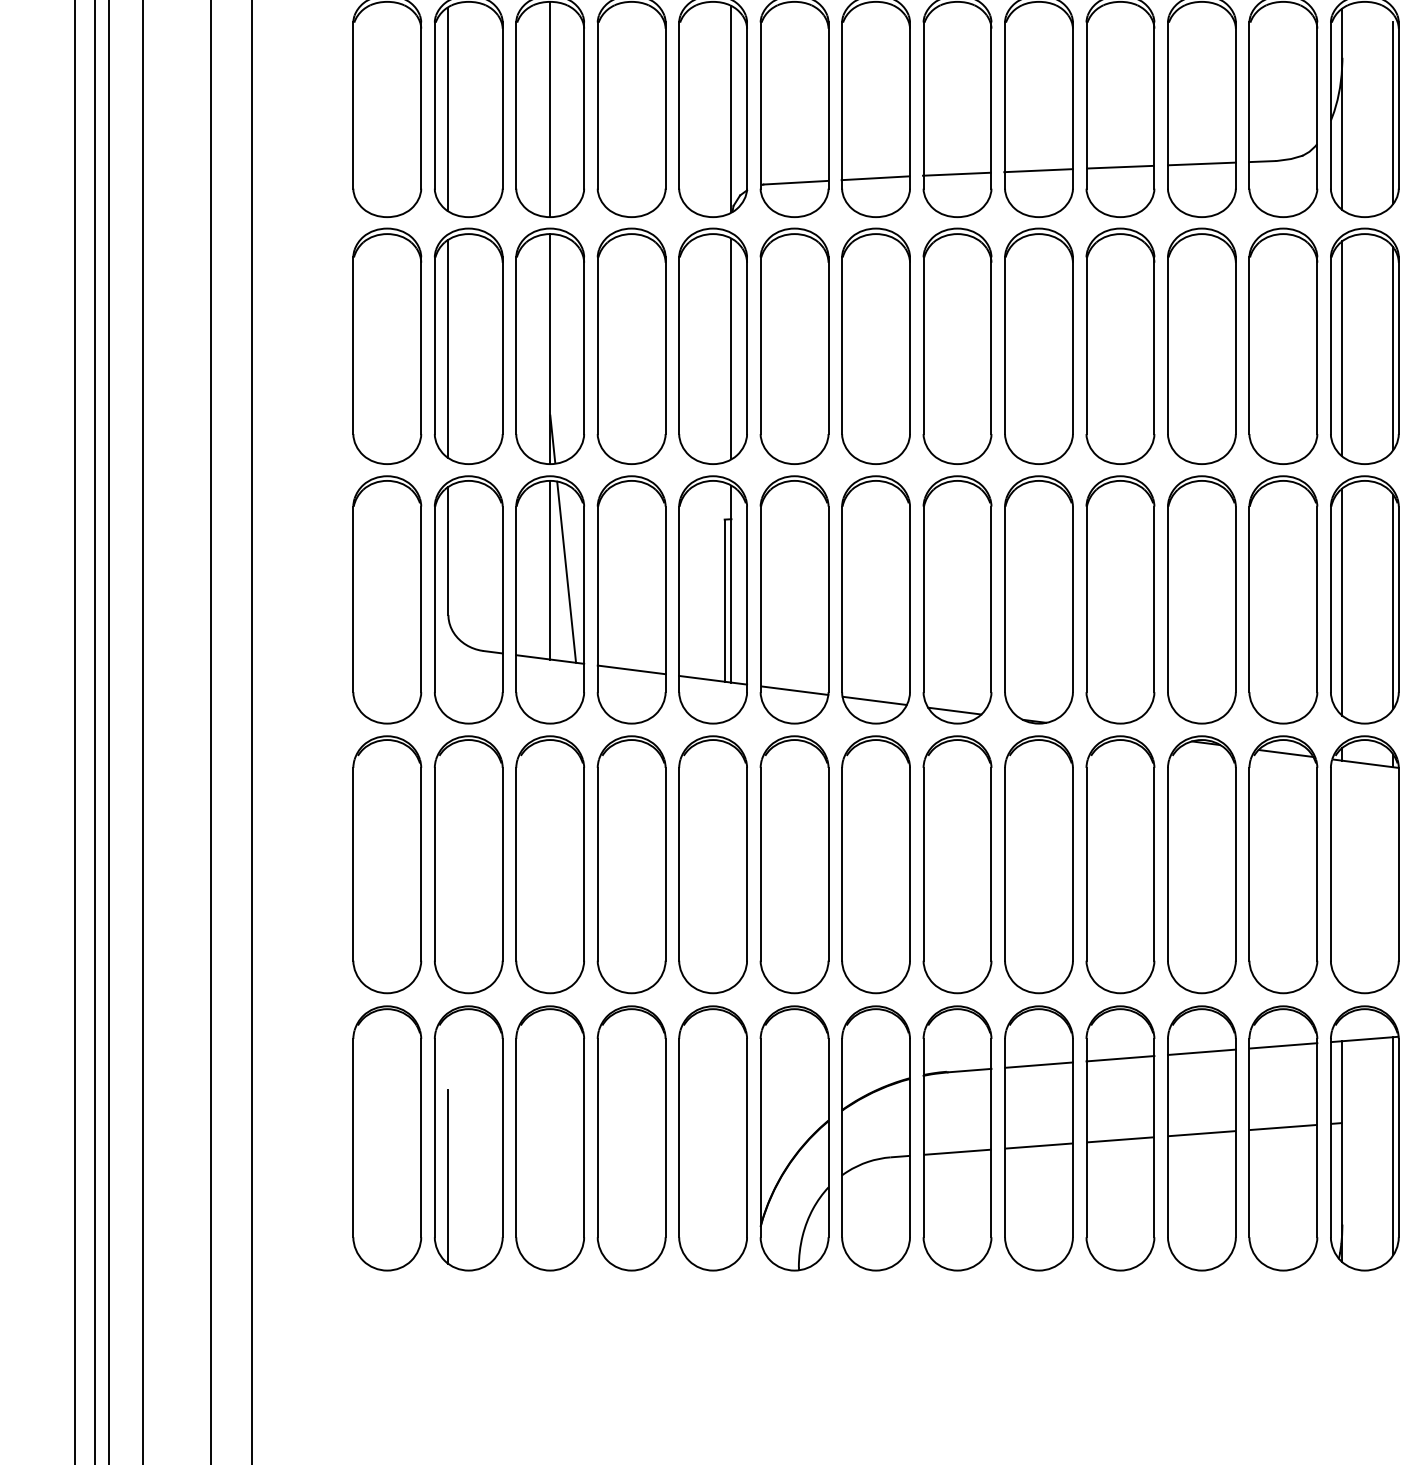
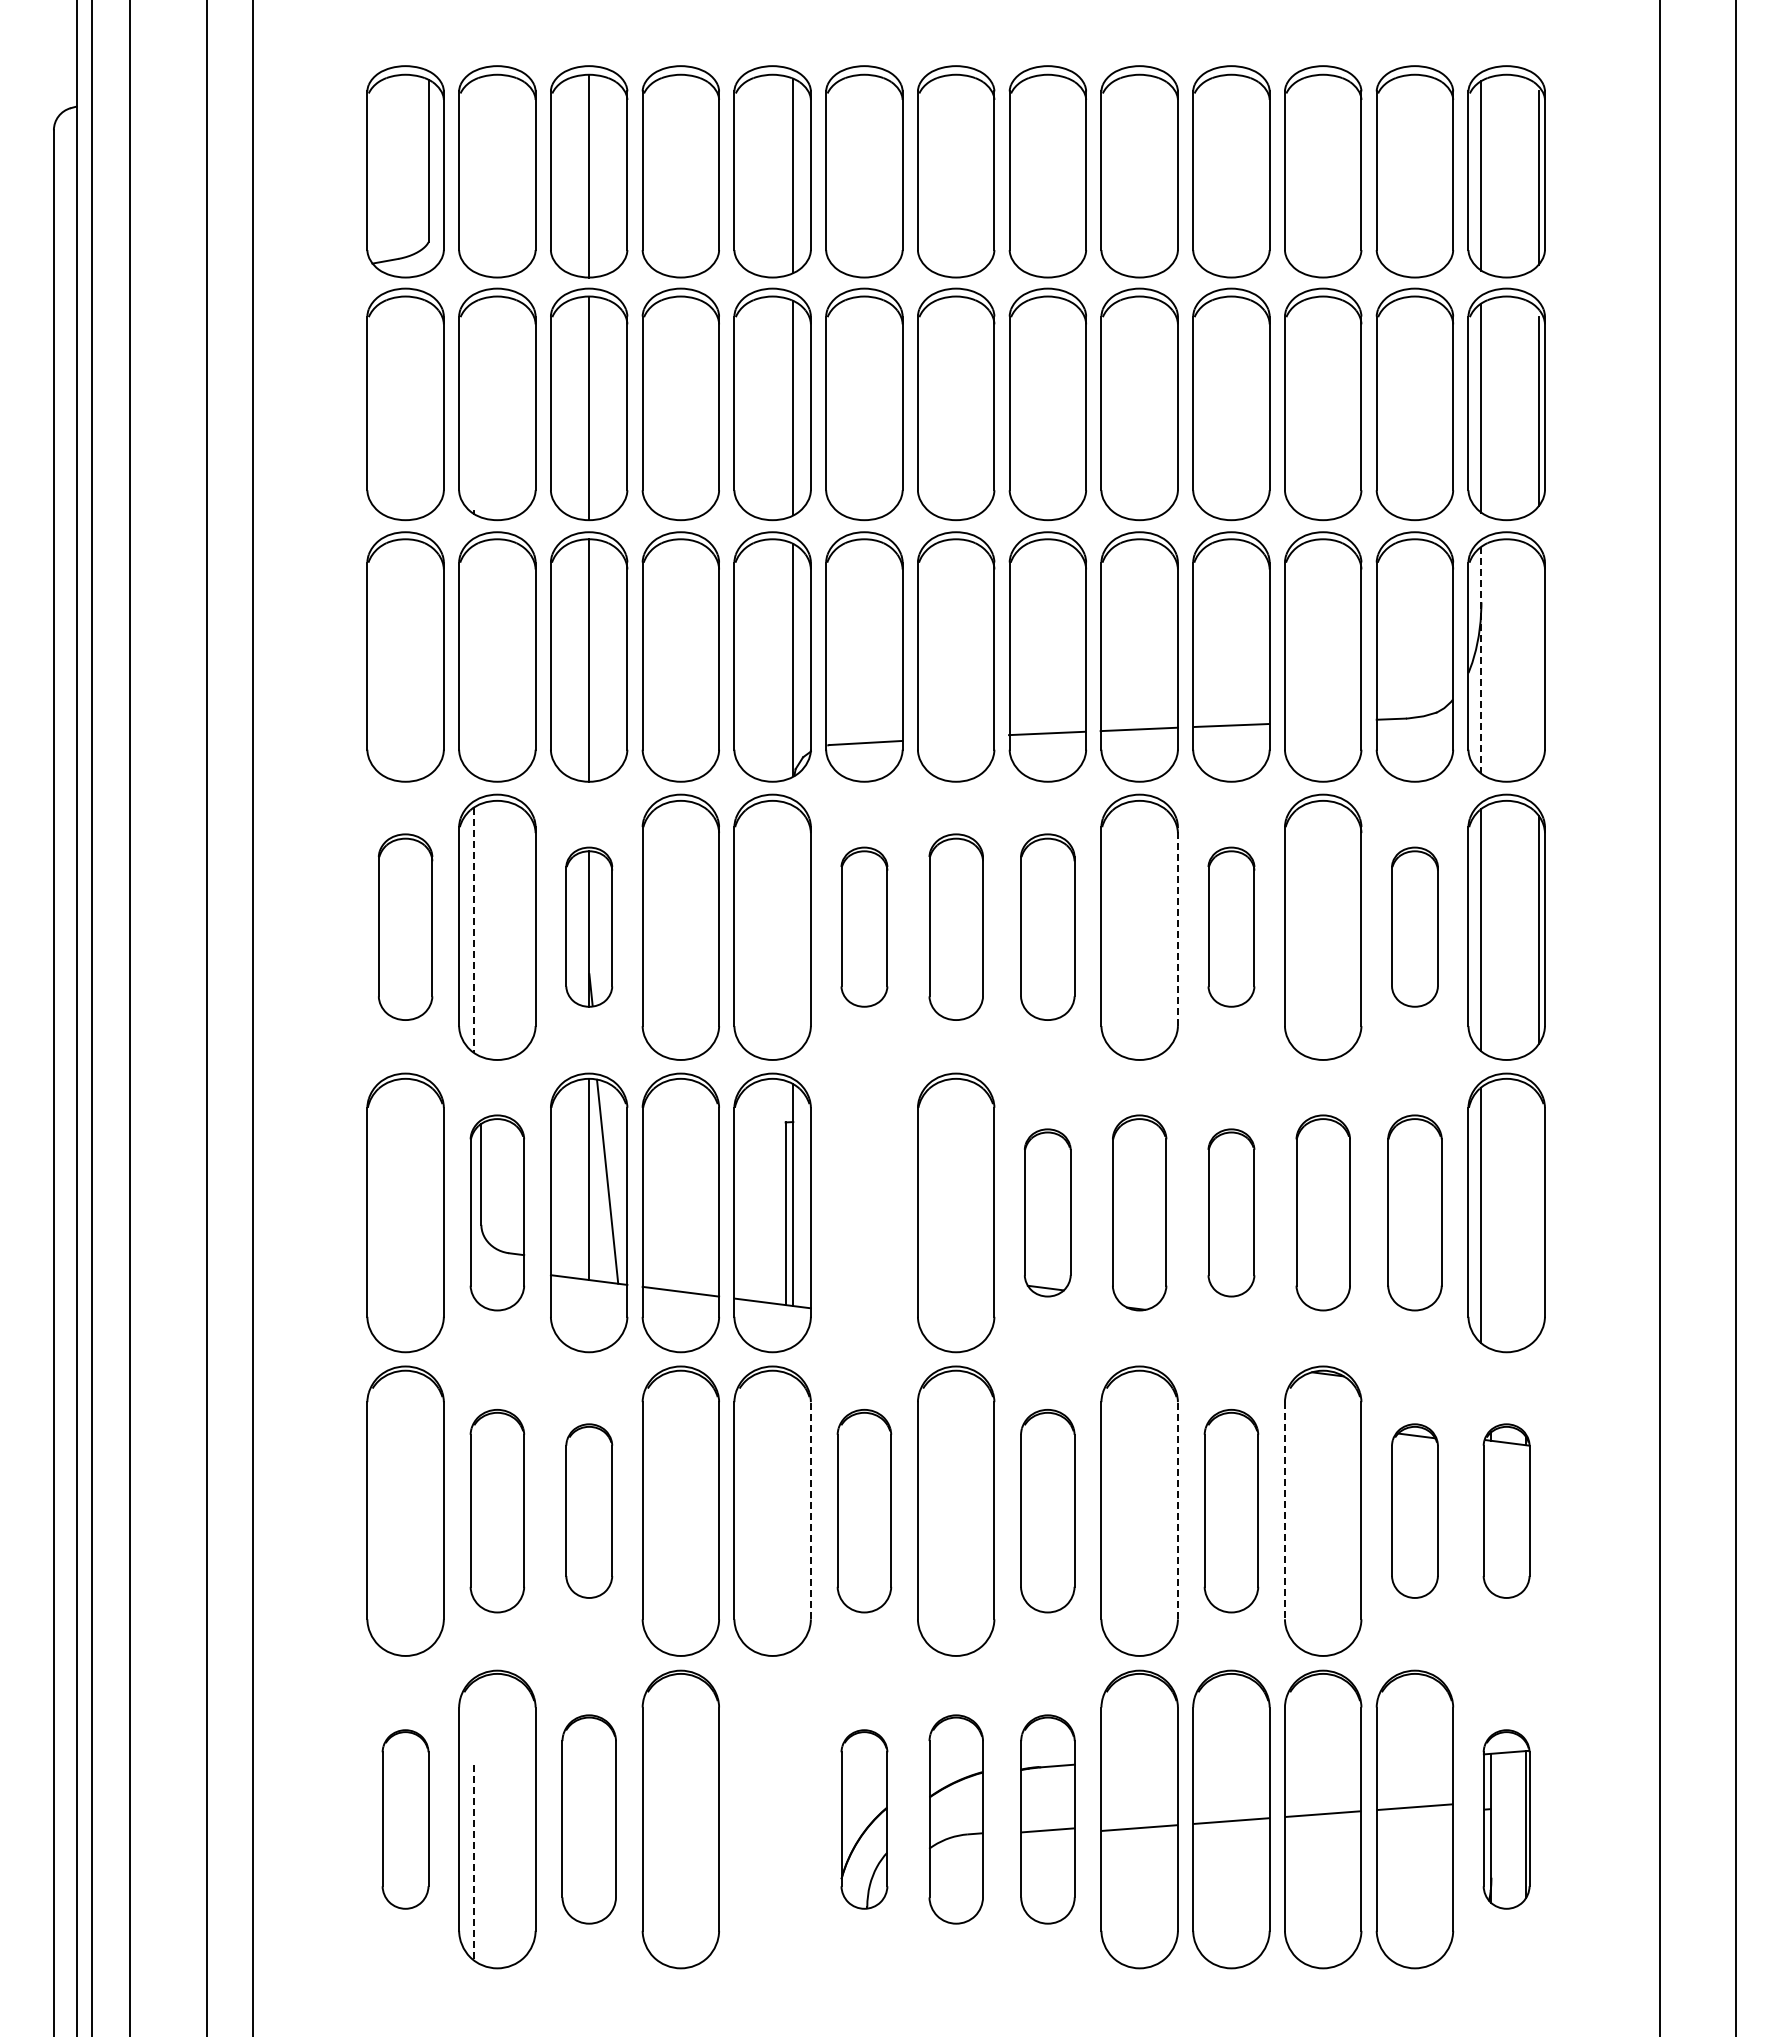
line: (448, 109) -> (474, 660), removed
line: (1342, 109) -> (1481, 660), solid -> dashed
line: (1393, 113) -> (1538, 664), removed
line: (1201, 163) -> (1322, 721), removed
line: (875, 177) -> (955, 737), removed
part: (387, 345) -> (405, 926), size x0.7
part: (550, 345) -> (589, 926), size x0.6
part: (794, 345) -> (864, 926), size x0.6
part: (876, 345) -> (956, 926), size x0.7
part: (957, 345) -> (1047, 926), size x0.7
line: (1072, 345) -> (1177, 926), solid -> dashed
part: (1120, 345) -> (1231, 926), size x0.6
part: (1282, 345) -> (1414, 926), size x0.6
line: (448, 349) -> (474, 930), solid -> dashed
line: (731, 349) -> (793, 930), removed
part: (468, 599) -> (497, 1212), size x0.7
part: (794, 599) -> (864, 1212), removed
part: (957, 599) -> (1047, 1212), size x0.6
part: (1038, 599) -> (1139, 1212), size x0.7
part: (1120, 599) -> (1231, 1212), size x0.6
part: (1202, 599) -> (1323, 1212), size x0.7
part: (1282, 599) -> (1414, 1212), size x0.7
line: (1393, 601) -> (1538, 1214), removed
line: (874, 700) -> (954, 1326), removed
part: (468, 864) -> (497, 1510), size x0.7
part: (550, 864) -> (589, 1510), size x0.6
line: (746, 864) -> (810, 1510), solid -> dashed
part: (794, 864) -> (864, 1510), size x0.7
part: (957, 864) -> (1047, 1510), size x0.7
line: (1072, 864) -> (1177, 1510), solid -> dashed
part: (1120, 864) -> (1231, 1510), size x0.7
line: (1167, 864) -> (1284, 1510), solid -> dashed
part: (1282, 864) -> (1414, 1510), size x0.6
part: (1364, 864) -> (1506, 1510), size x0.6
line: (1283, 1046) -> (1415, 1715), removed
line: (1201, 1052) -> (1322, 1722), removed
line: (1120, 1058) -> (1231, 1729), removed
line: (1038, 1064) -> (1139, 1736), removed
part: (387, 1138) -> (405, 1819), size x0.6
part: (550, 1138) -> (589, 1819), size x0.7
part: (713, 1138) -> (772, 1819), removed
part: (794, 1138) -> (864, 1819), size x0.6
part: (876, 1138) -> (956, 1819), size x0.7
part: (957, 1138) -> (1047, 1819), size x0.7
part: (1364, 1138) -> (1506, 1819), size x0.6
line: (448, 1176) -> (474, 1862), solid -> dashed

